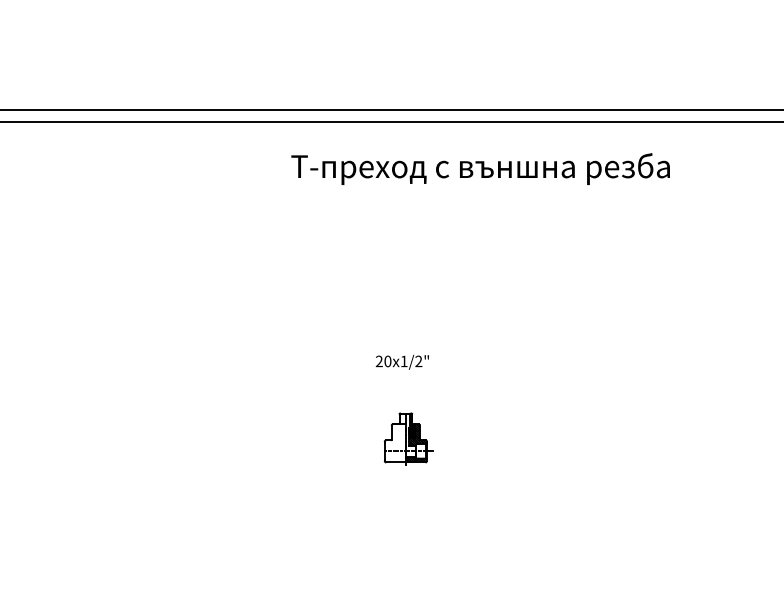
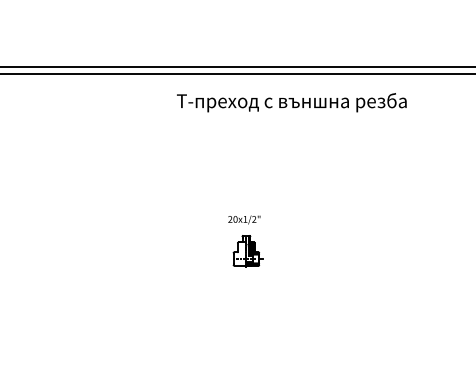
part: (407, 438) -> (247, 251), moved

